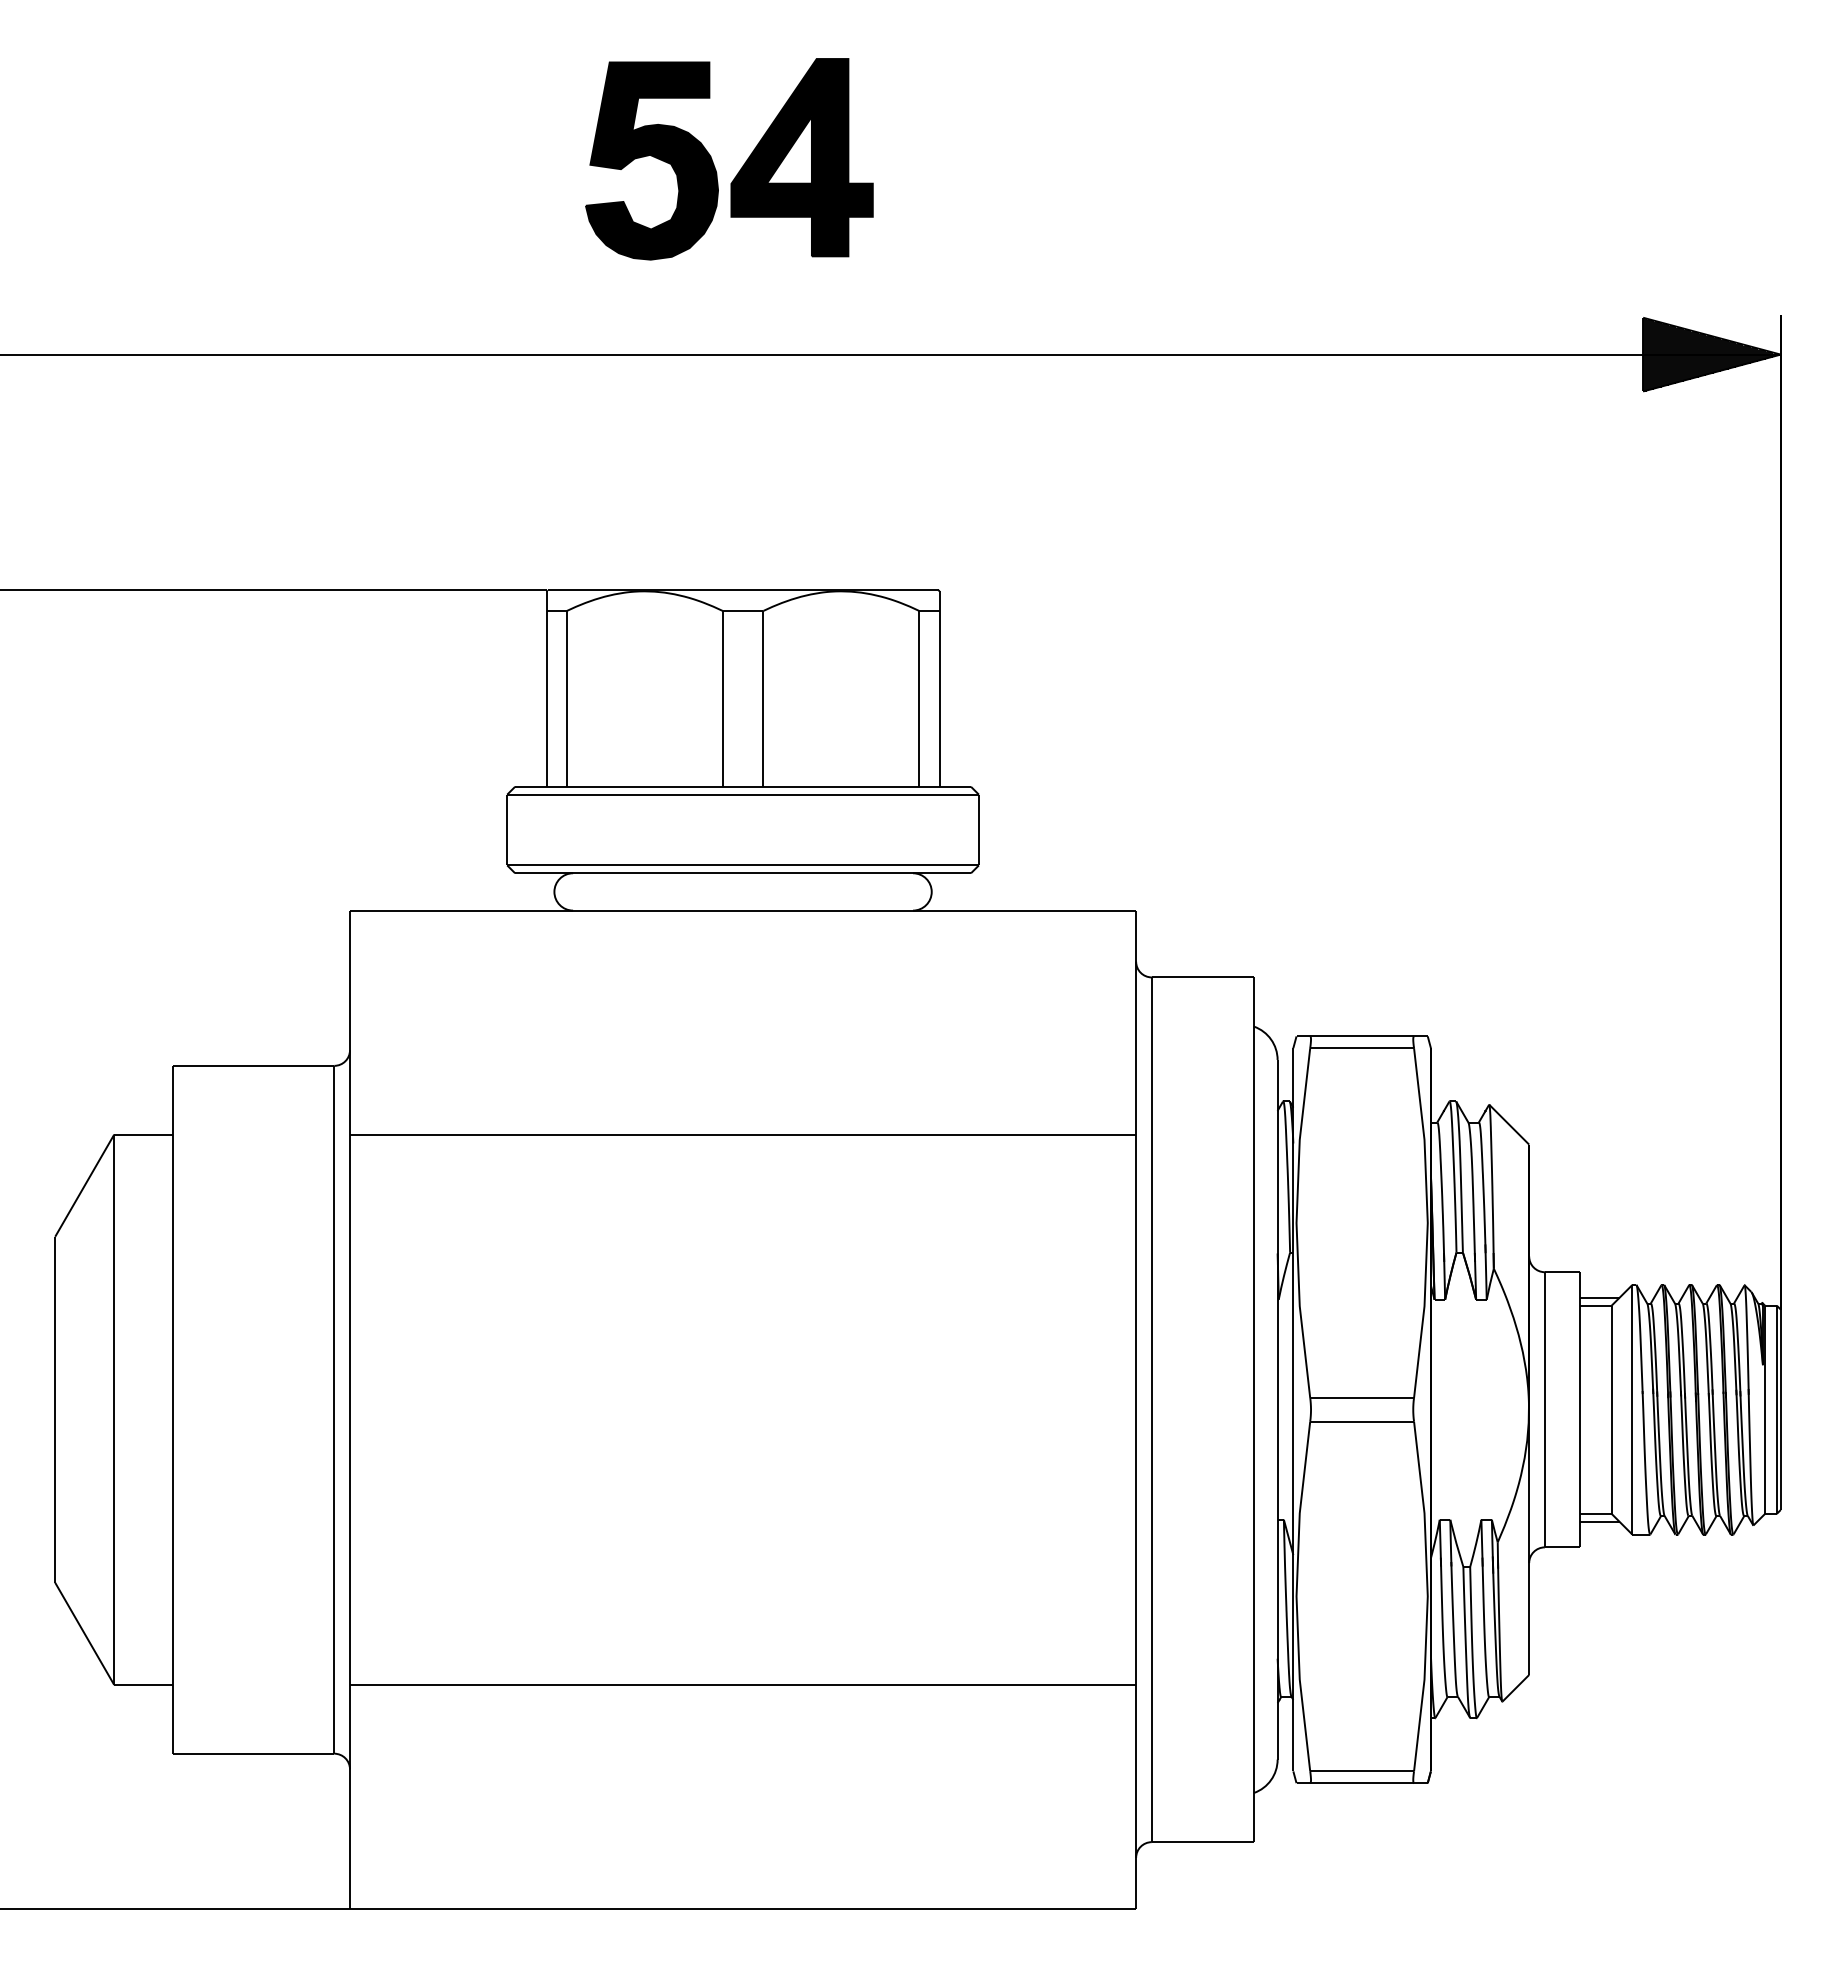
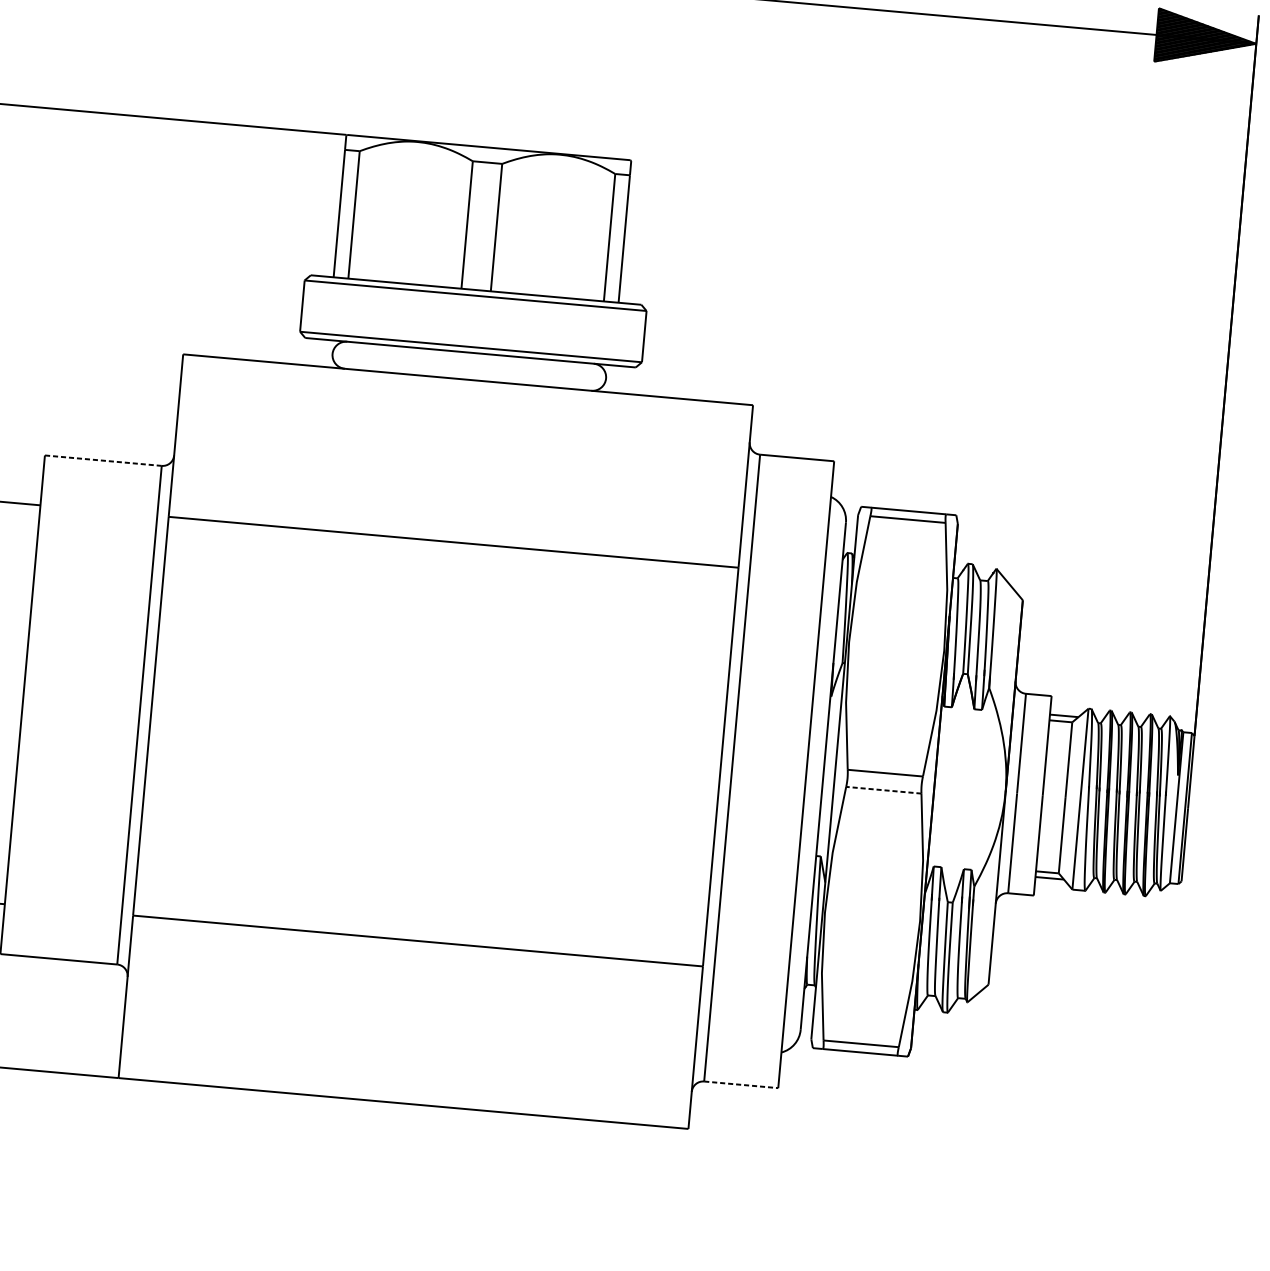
line: (253, 1065) -> (103, 460), solid -> dashed
line: (1362, 1421) -> (884, 790), solid -> dashed
line: (1203, 1842) -> (741, 1085), solid -> dashed

